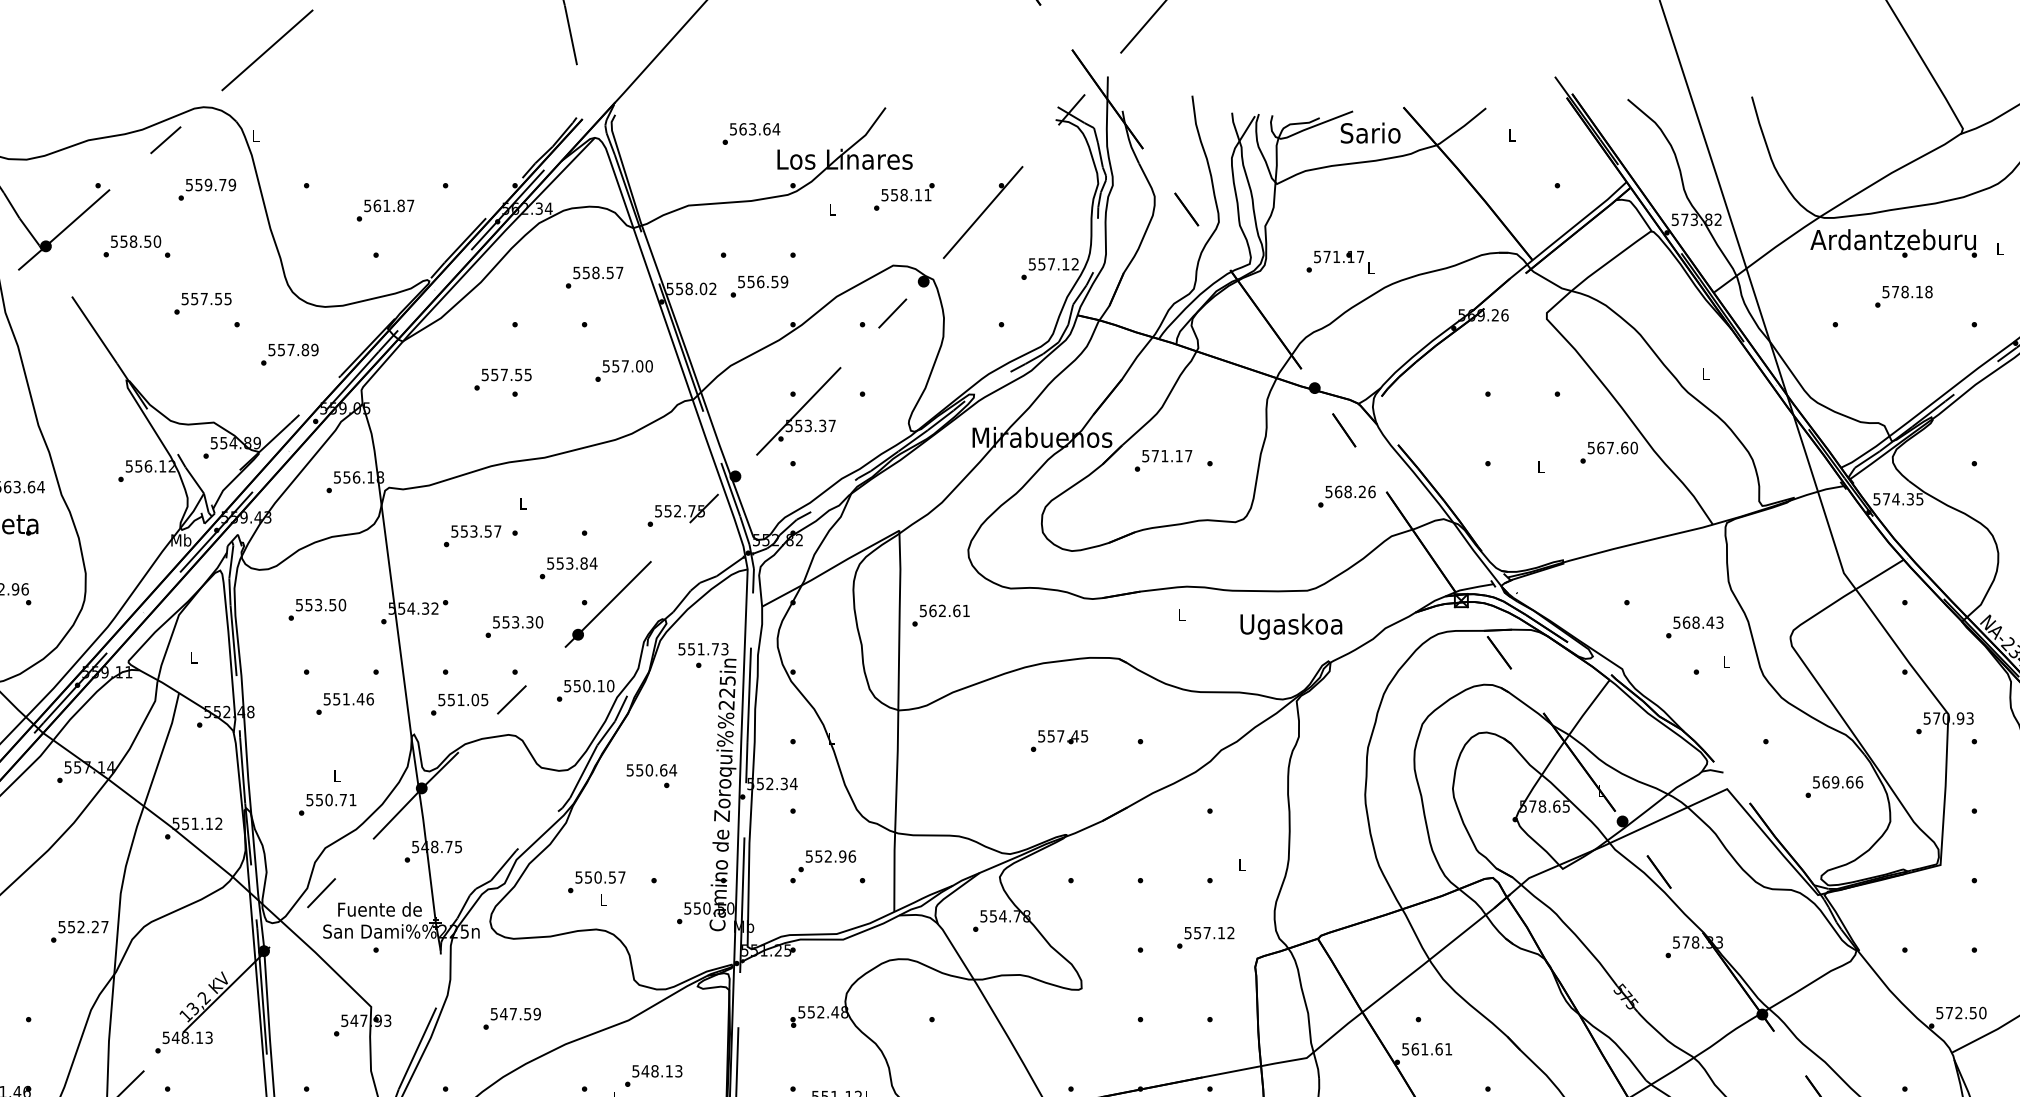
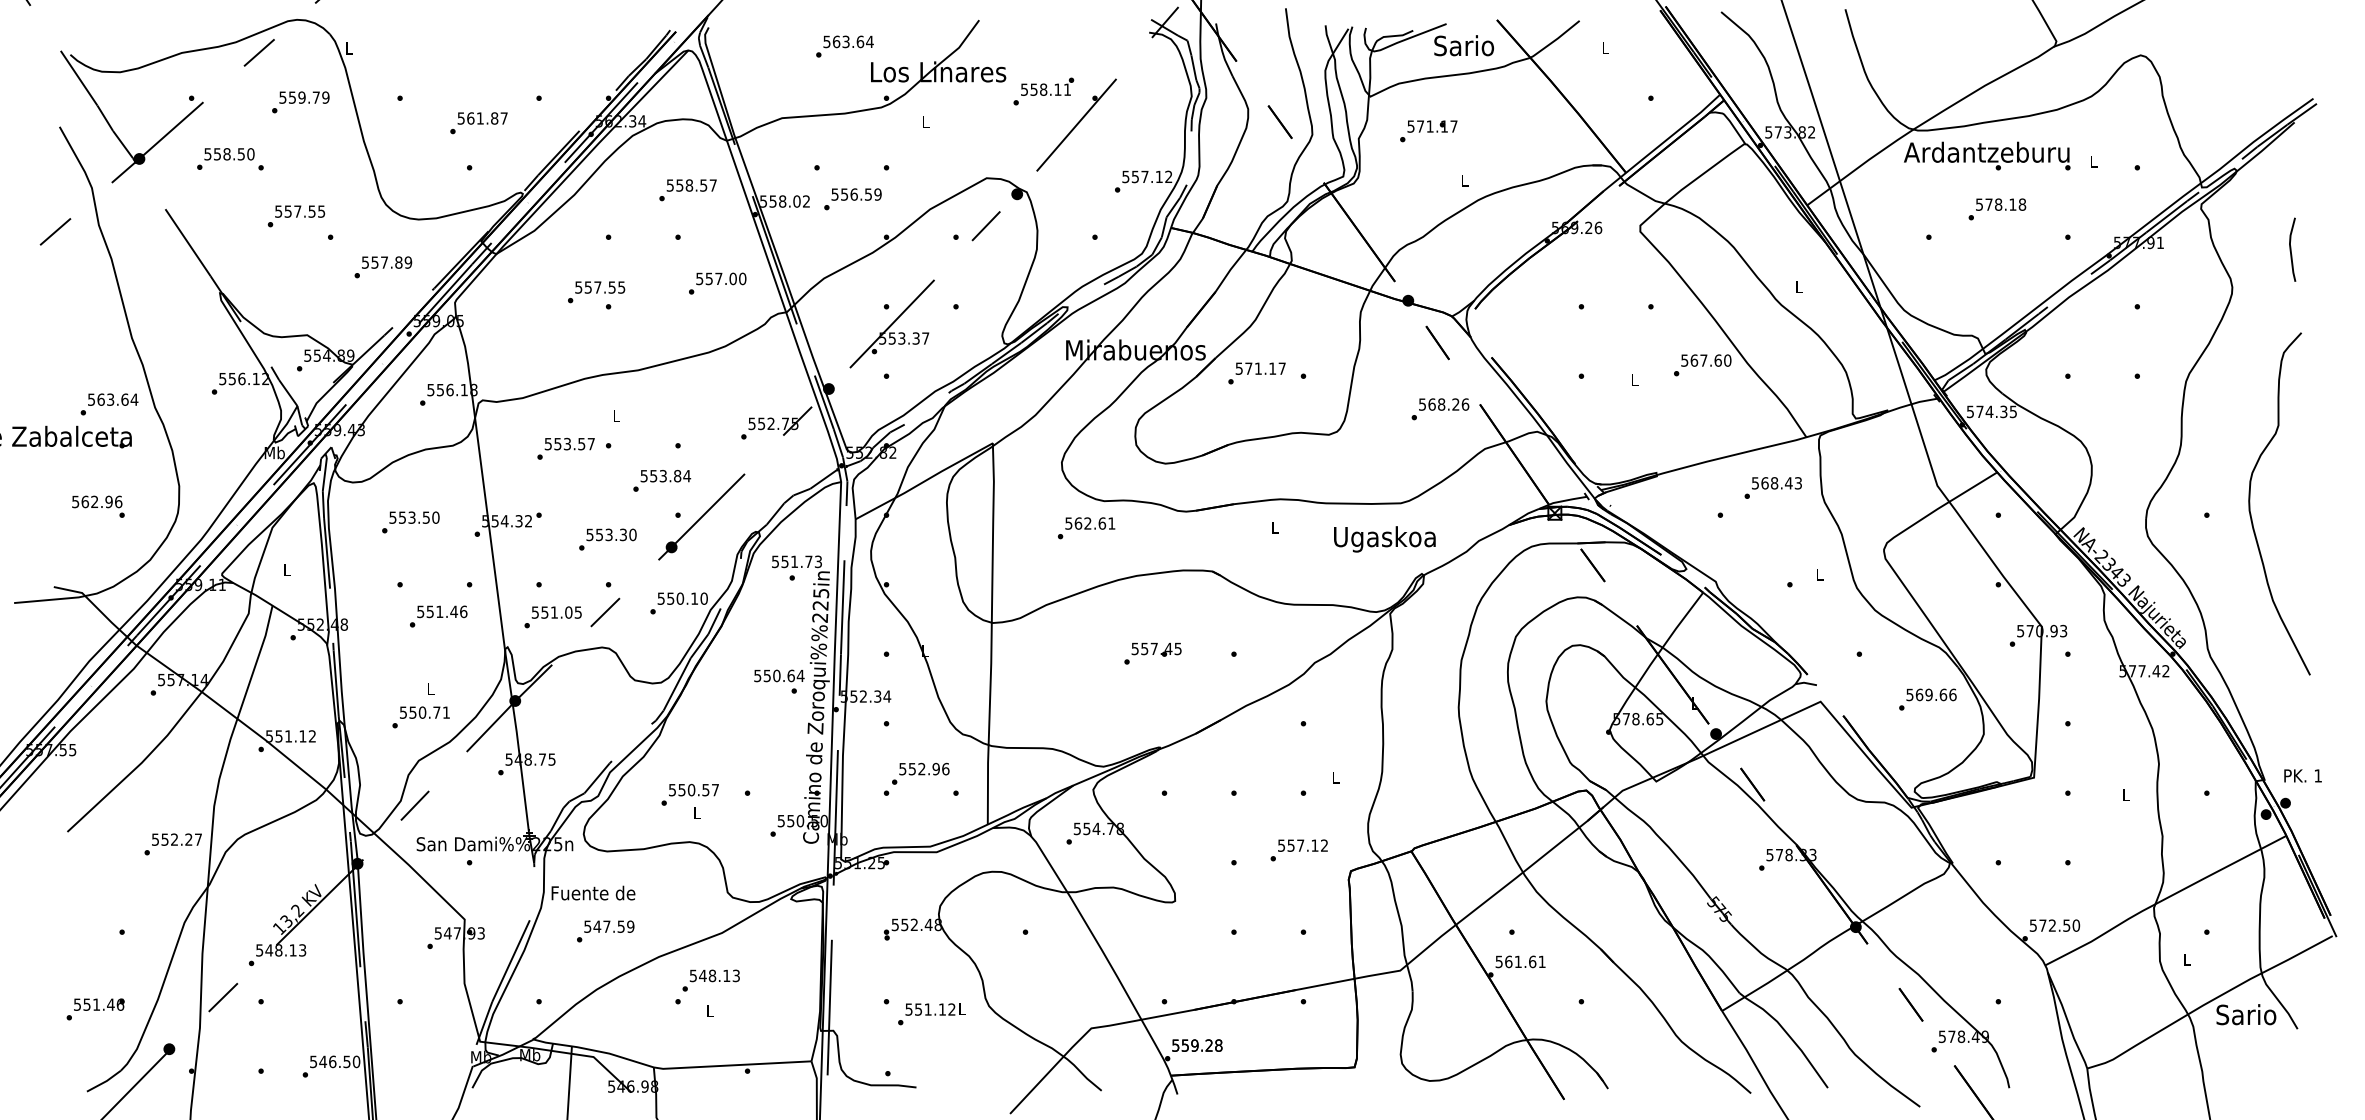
text: (904, 196) -> (1043, 91), moved
text: (1335, 261) -> (1428, 131), moved
text: (941, 615) -> (1086, 528), moved
text: (1694, 626) -> (1772, 487), moved
text: (652, 775) -> (779, 681), moved
text: (380, 908) -> (593, 892), moved
text: (653, 1075) -> (710, 980), moved

